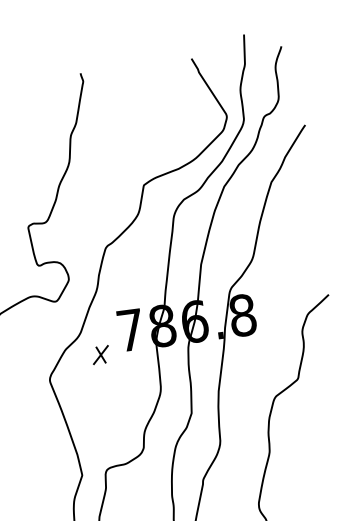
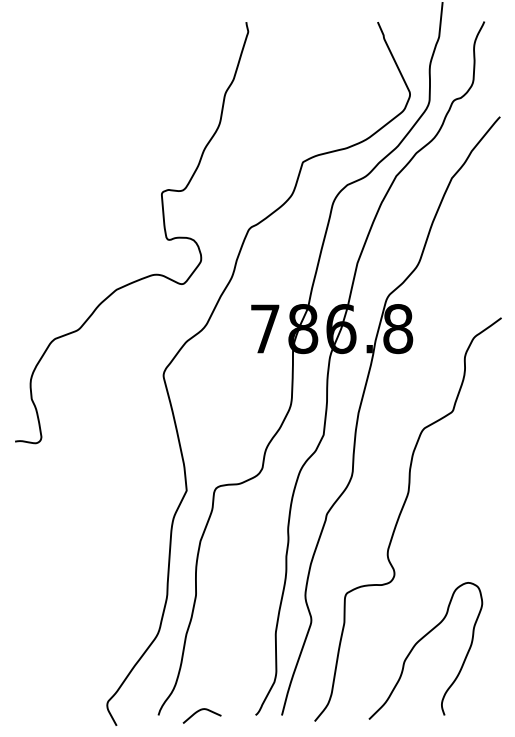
part: (100, 354) -> (226, 352), removed

